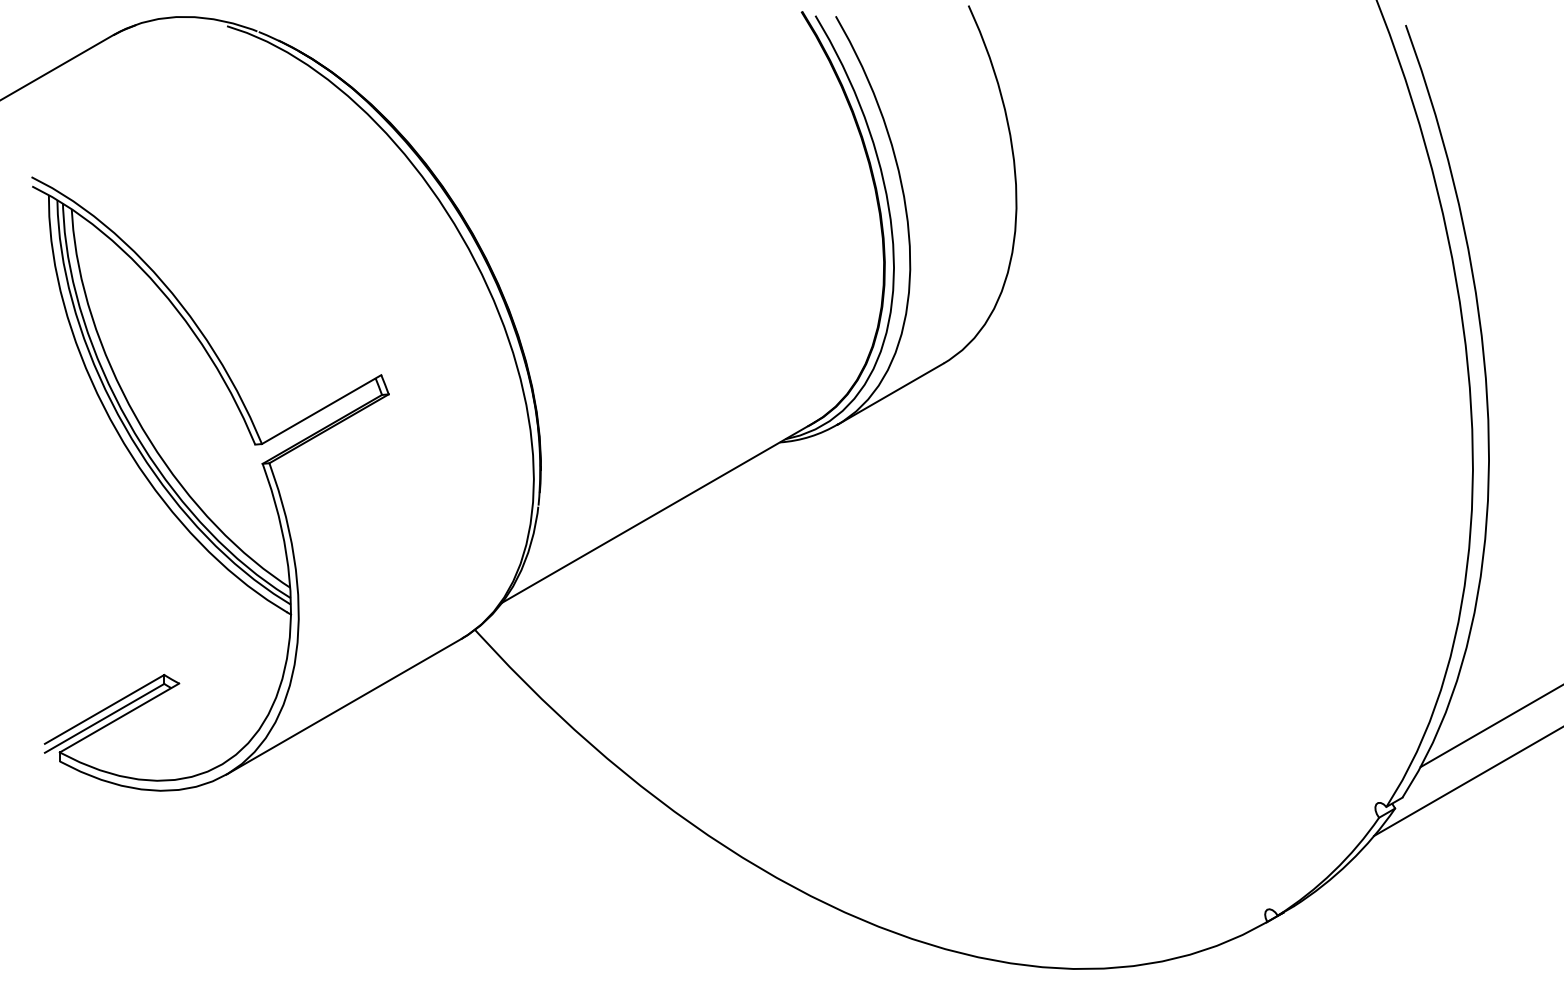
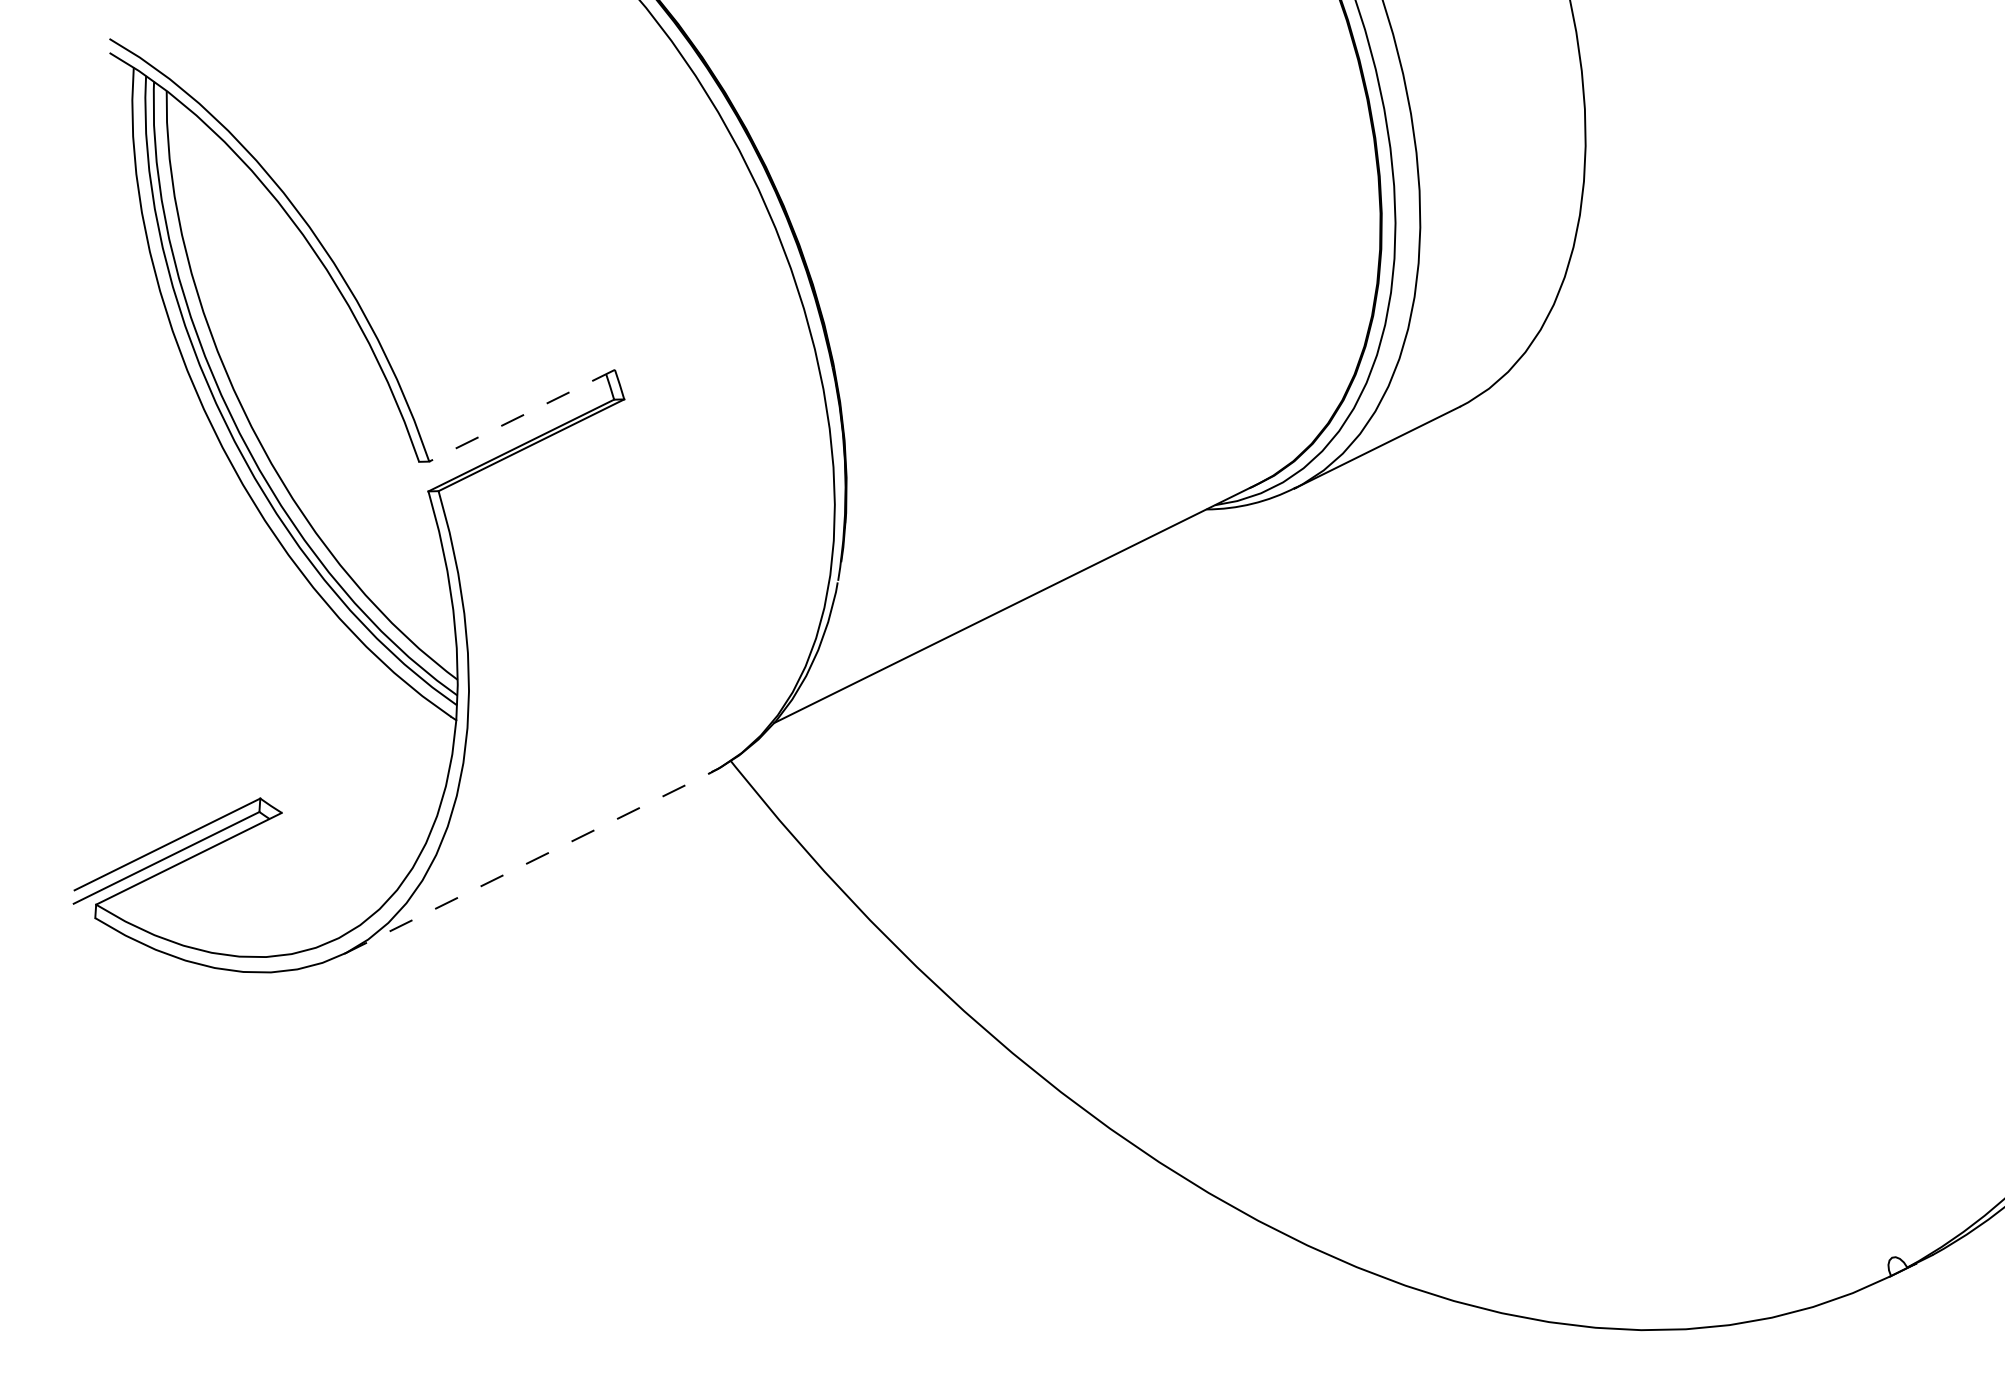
line: (321, 409) -> (521, 415), solid -> dashed
line: (344, 706) -> (527, 863), solid -> dashed

